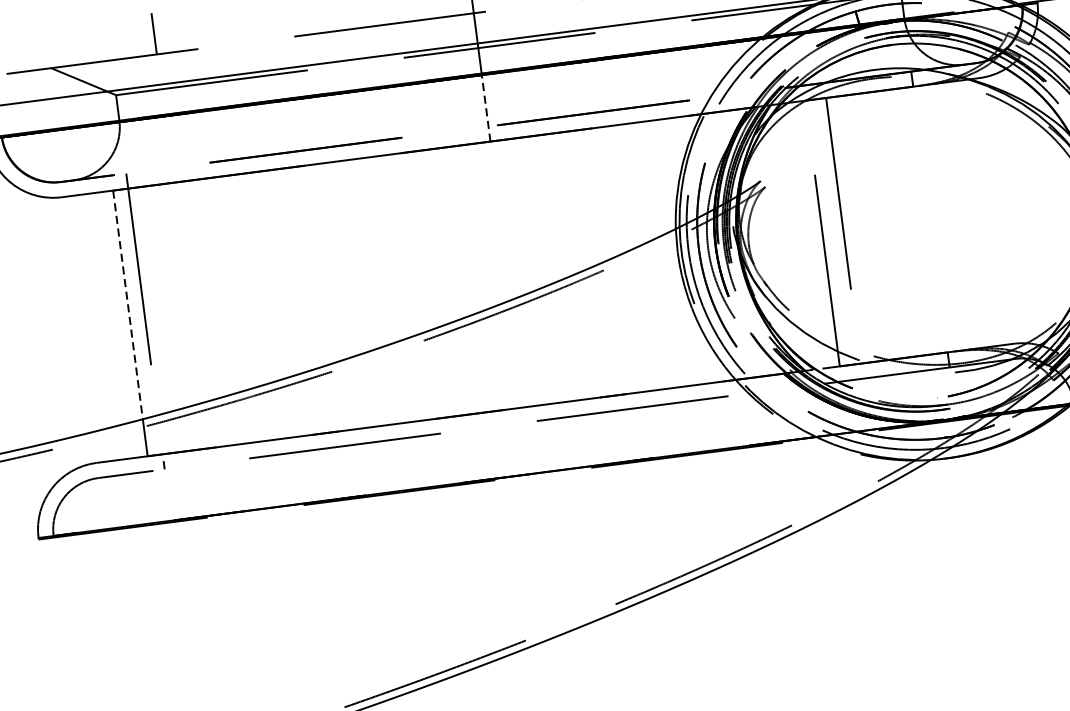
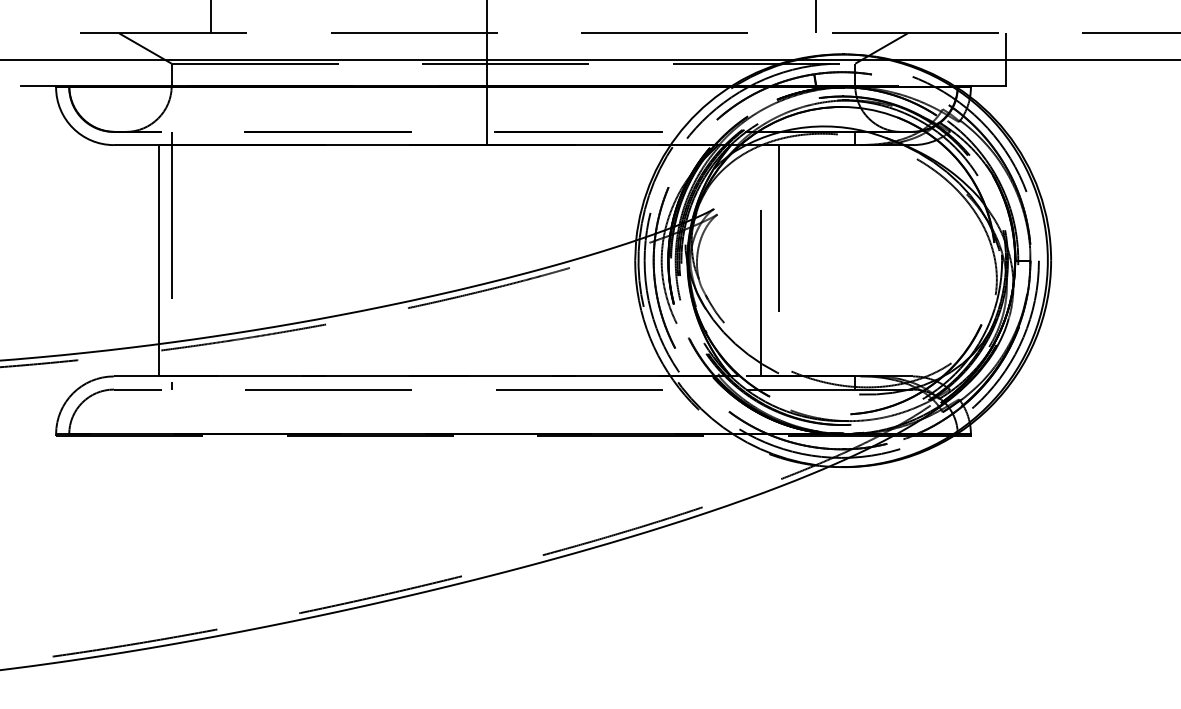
line: (486, 108) -> (487, 116), dashed -> solid
line: (127, 304) -> (158, 244), dashed -> solid

